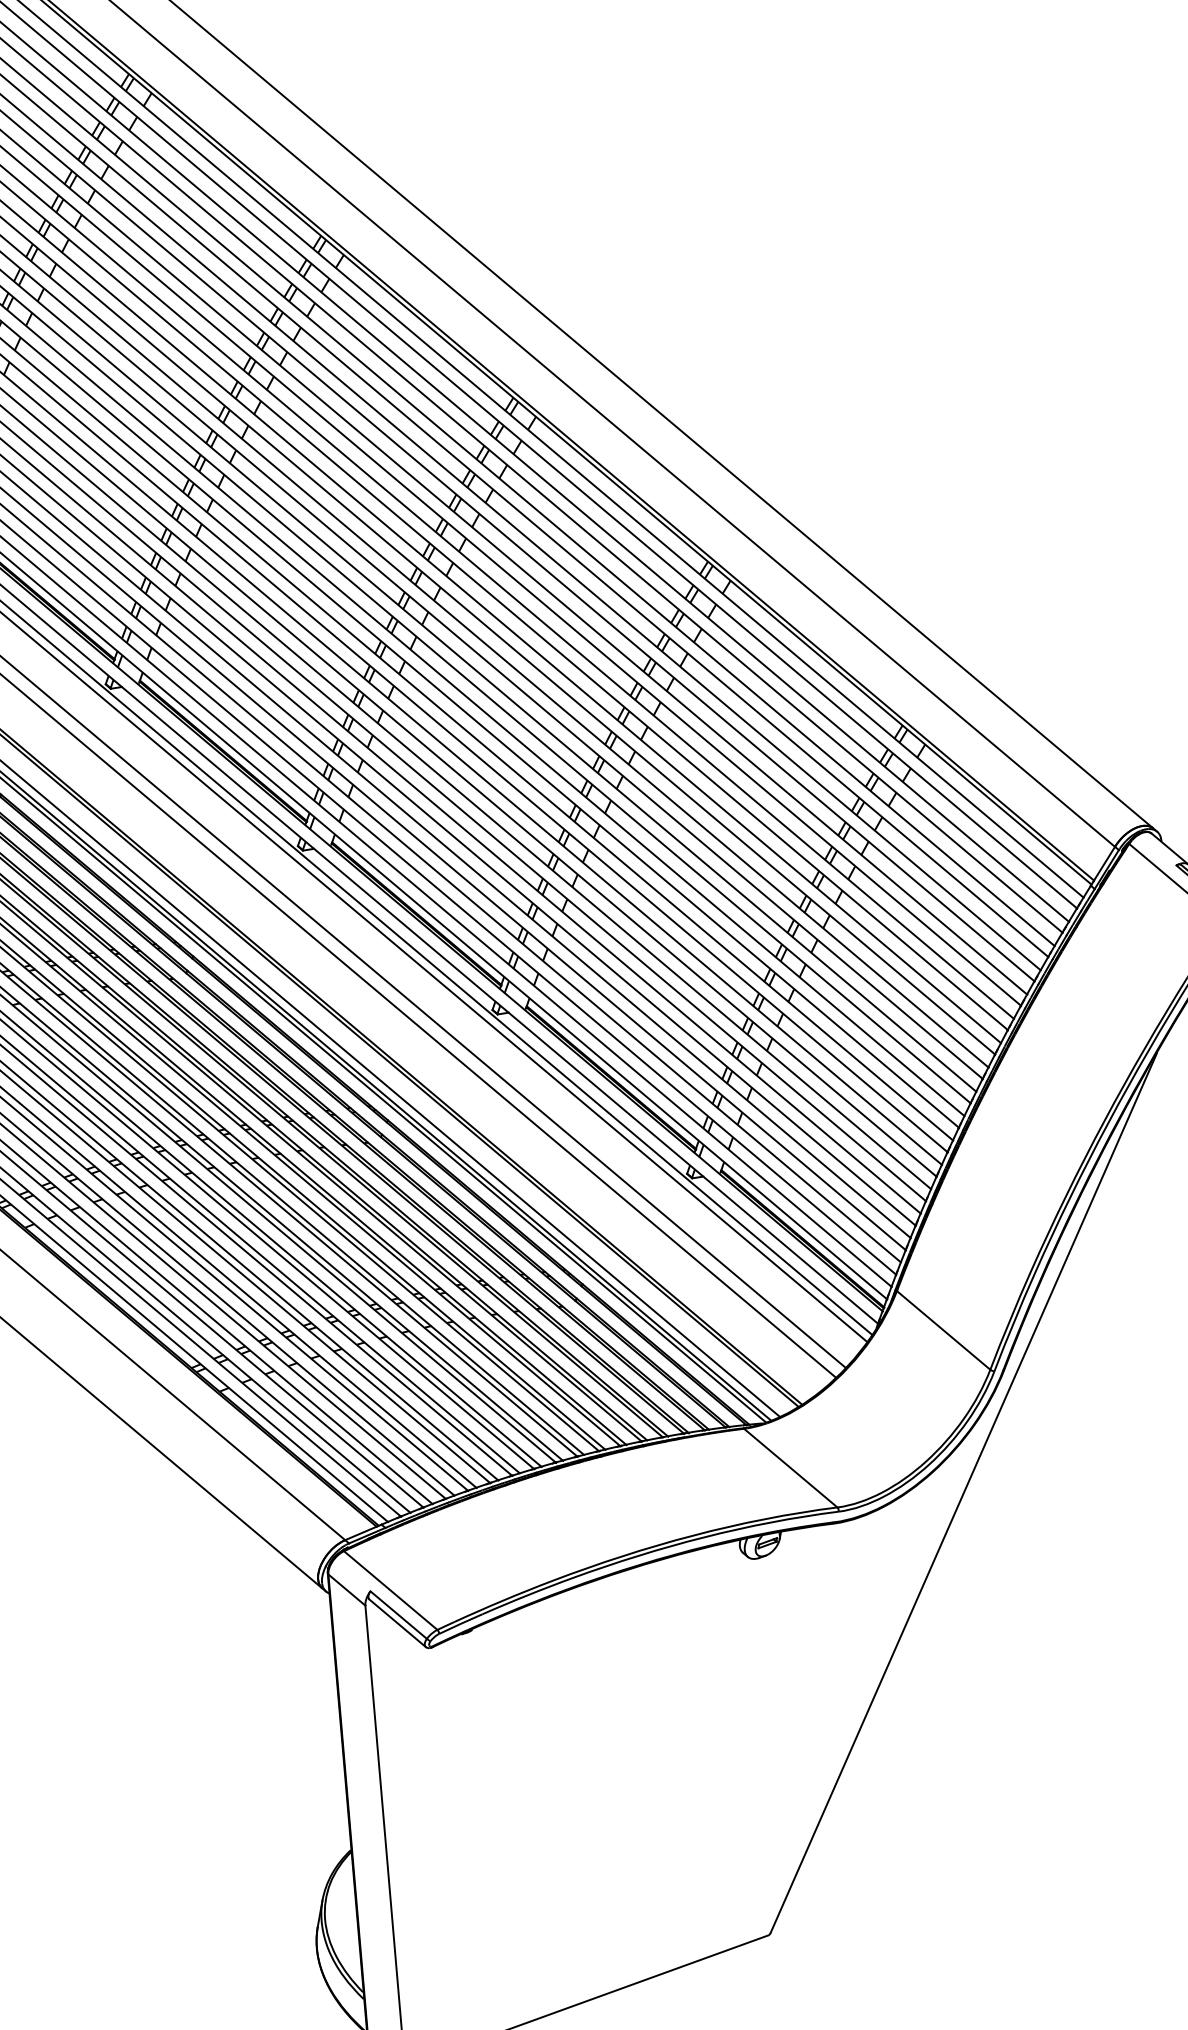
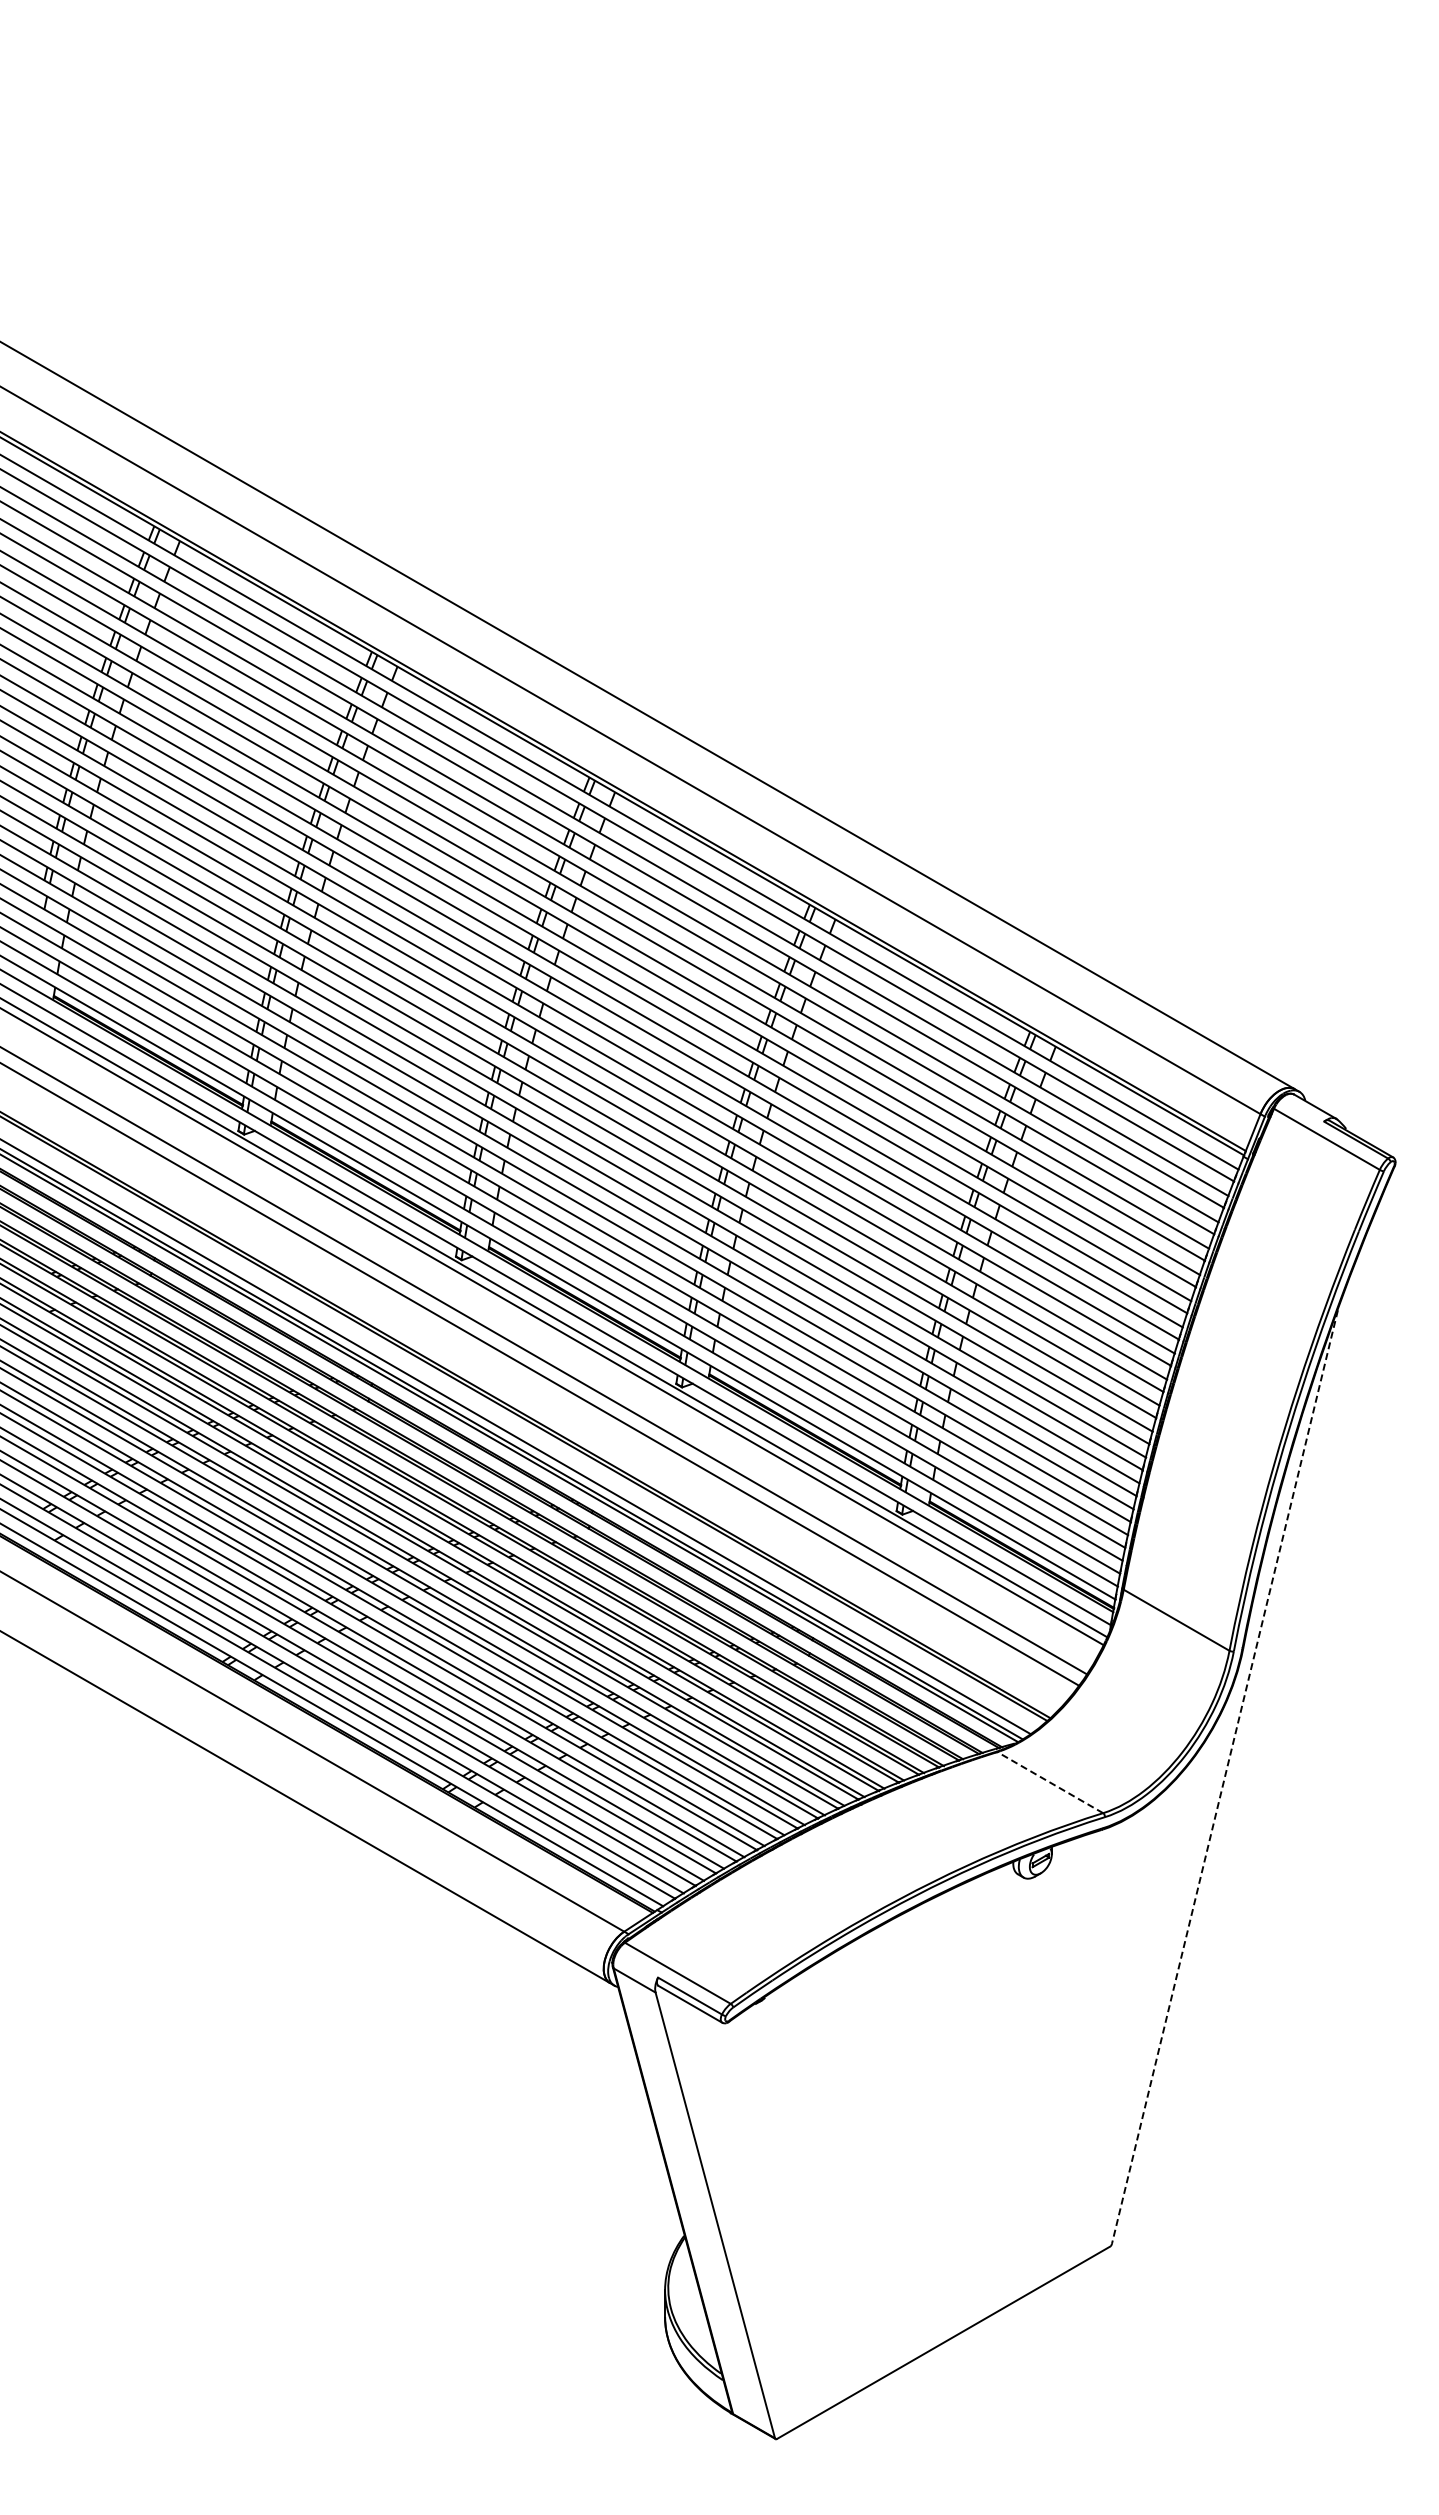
line: (790, 1467) -> (1049, 1782), solid -> dashed
line: (963, 1493) -> (1224, 1777), solid -> dashed

